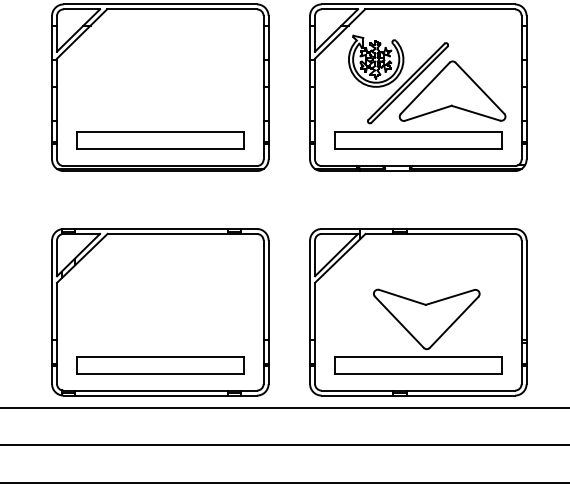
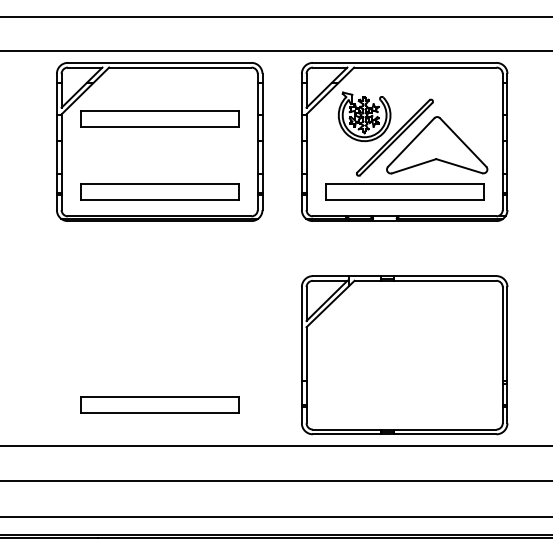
part: (160, 63) -> (159, 118), added
part: (160, 312) -> (159, 355), removed
part: (418, 330) -> (404, 372), removed

